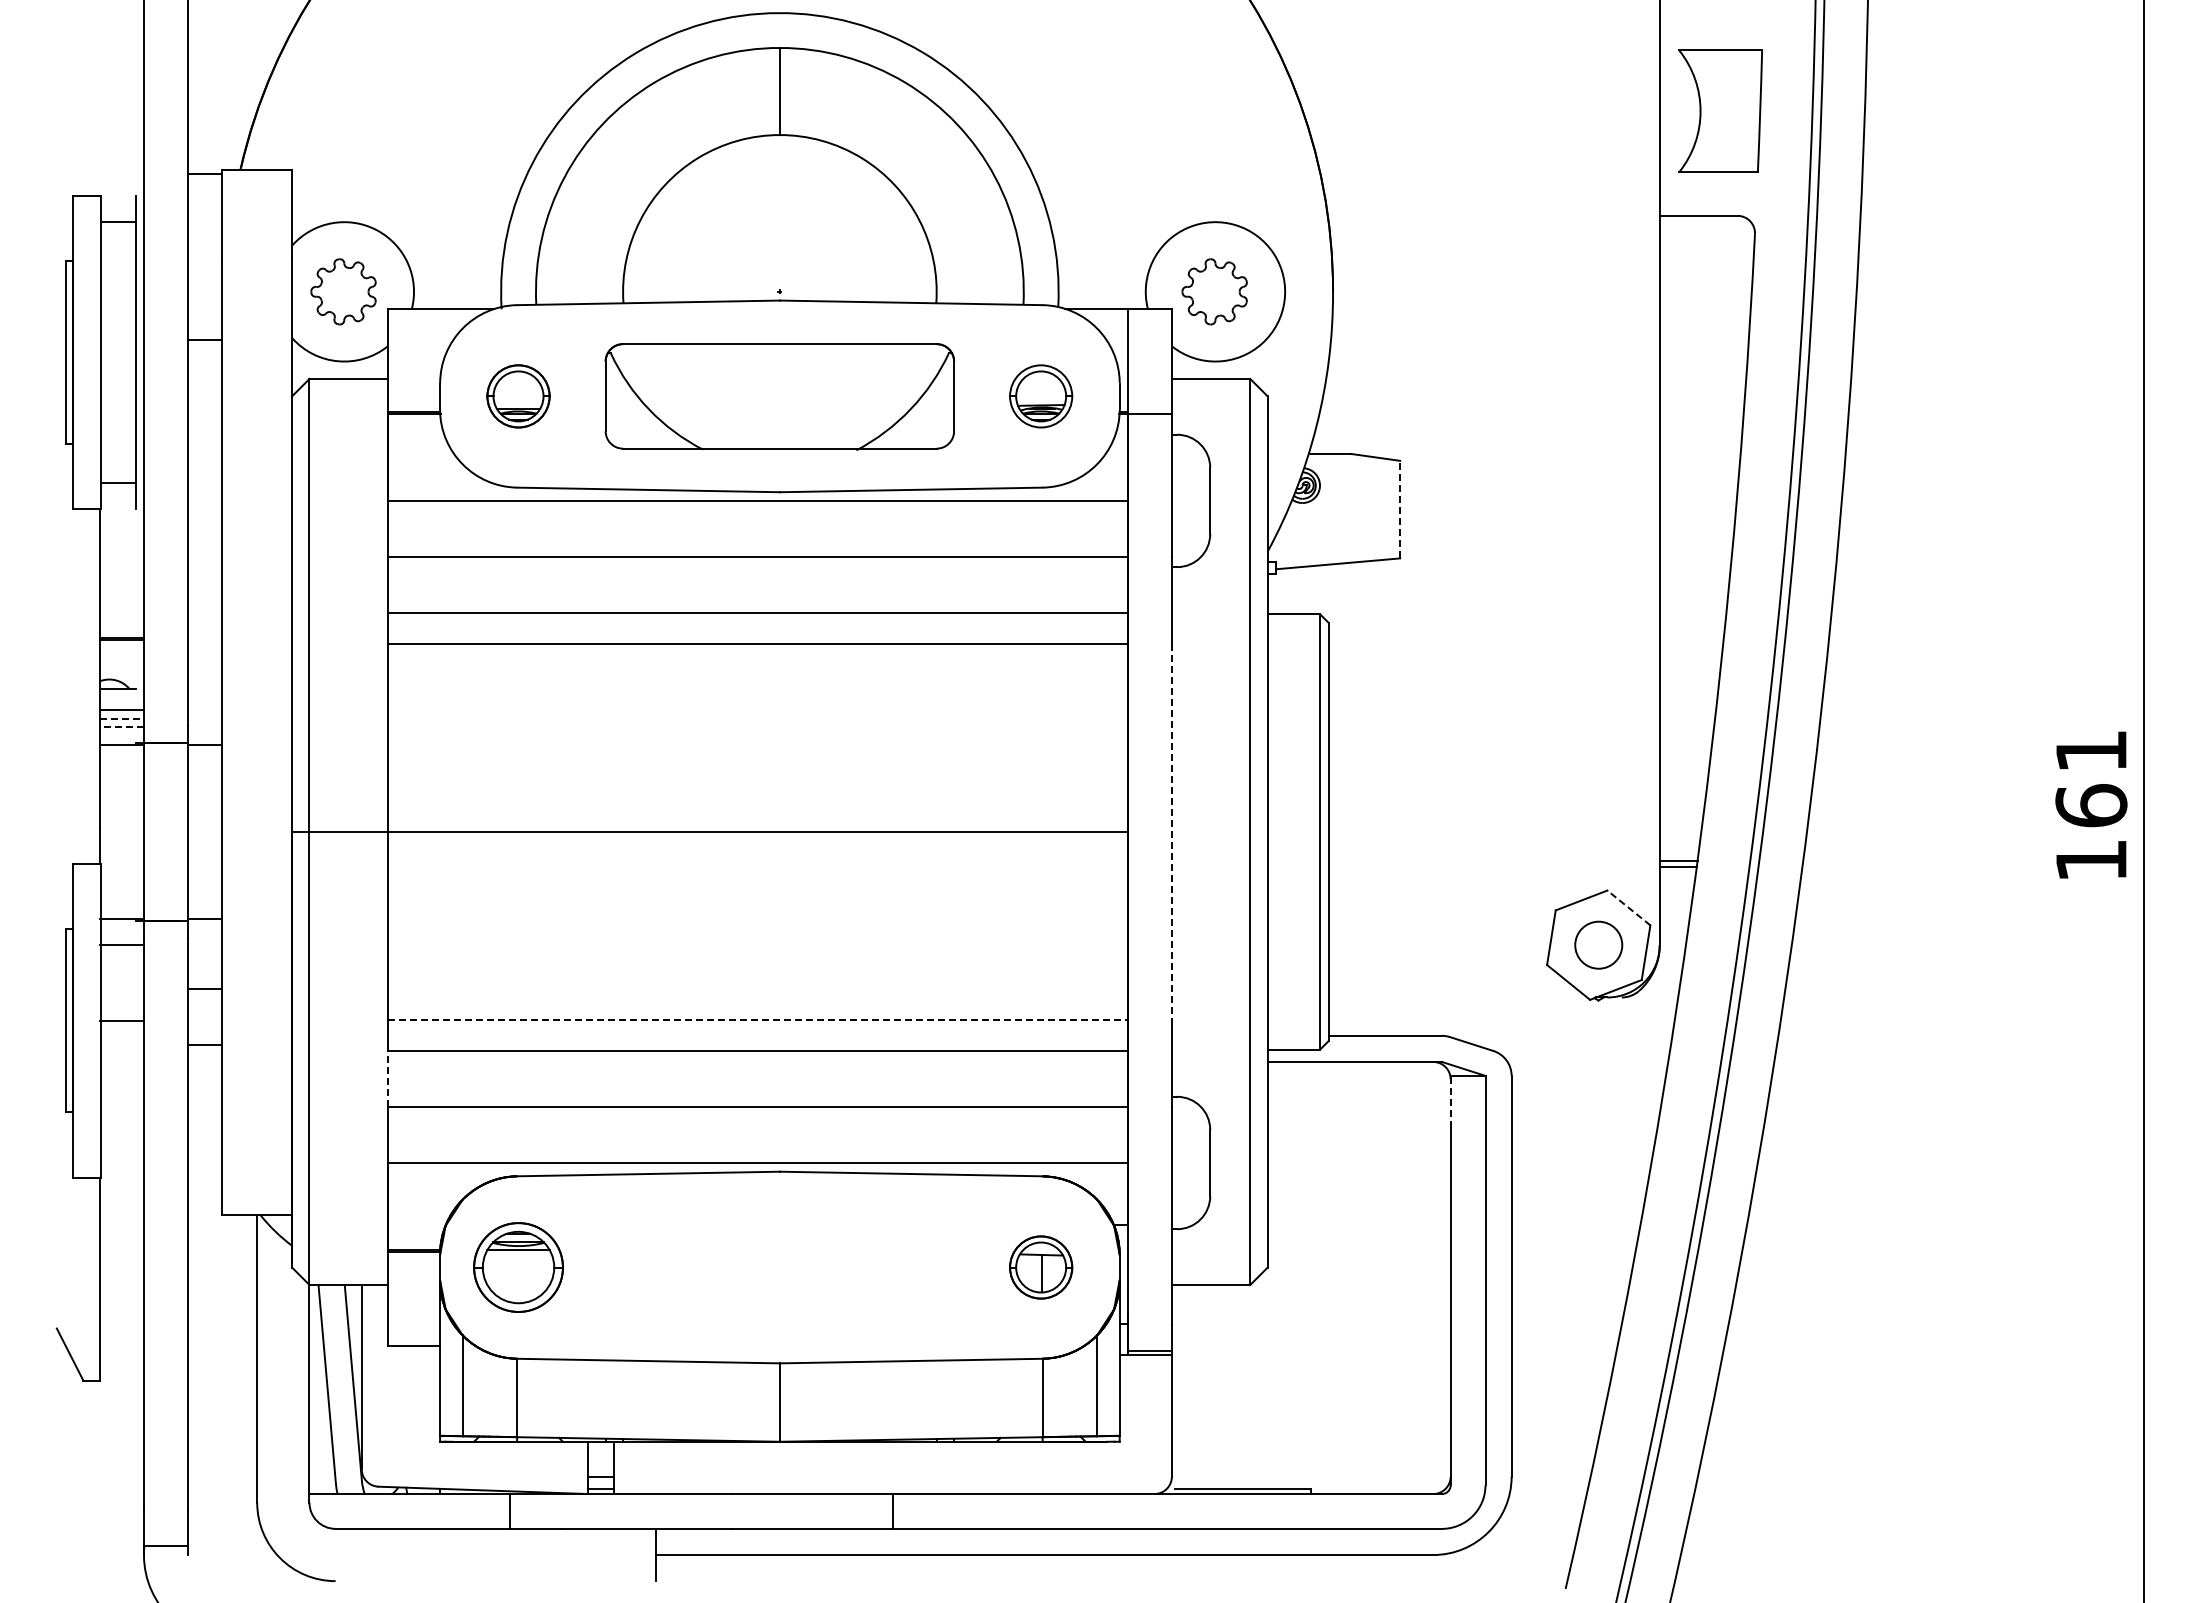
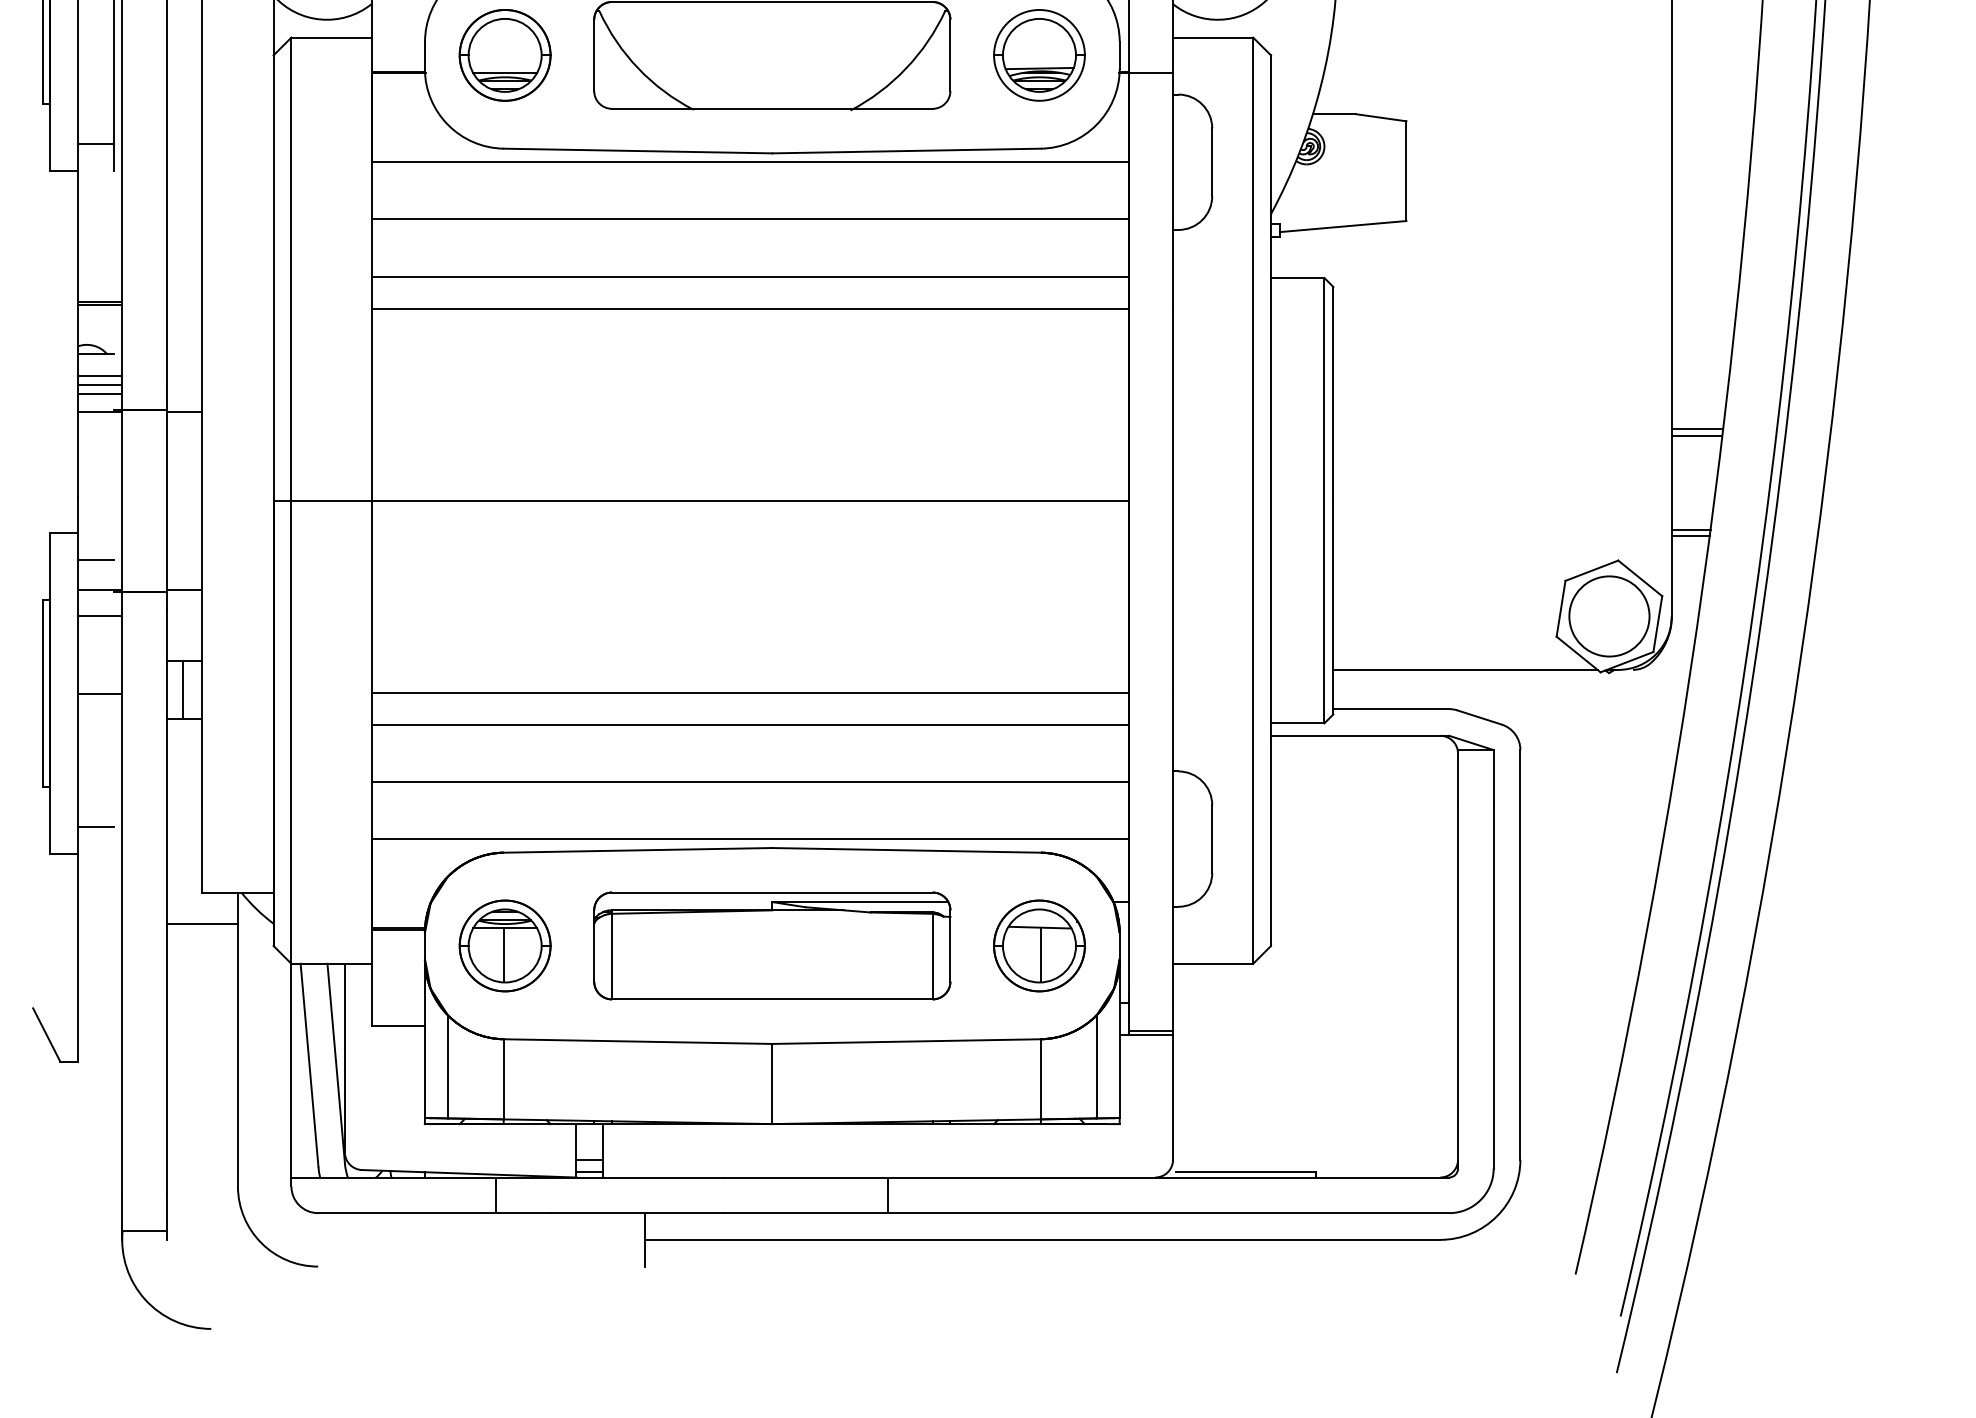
part: (518, 396) -> (505, 55), size x1.43
part: (1040, 396) -> (1038, 55), size x1.43
line: (1400, 509) -> (1406, 171), dashed -> solid
line: (122, 718) -> (100, 384), dashed -> solid
line: (122, 727) -> (100, 393), dashed -> solid
line: (1684, 762) -> (1697, 429), added
line: (1684, 768) -> (1697, 435), added
line: (1171, 831) -> (1172, 500), dashed -> solid
line: (117, 890) -> (95, 560), added
line: (1628, 907) -> (1639, 577), dashed -> solid
circle: (1598, 945) -> (1609, 616), size x1.67
line: (1457, 997) -> (1465, 669), added
line: (203, 1016) -> (183, 689), added
line: (758, 1019) -> (750, 692), dashed -> solid
line: (387, 1079) -> (371, 753), dashed -> solid
line: (1450, 1101) -> (1457, 776), dashed -> solid
line: (117, 1151) -> (95, 827), added
line: (222, 1245) -> (202, 923), added
part: (779, 1267) -> (771, 945), added
part: (1040, 1267) -> (1038, 945), size x1.43
line: (517, 1276) -> (504, 955), added

